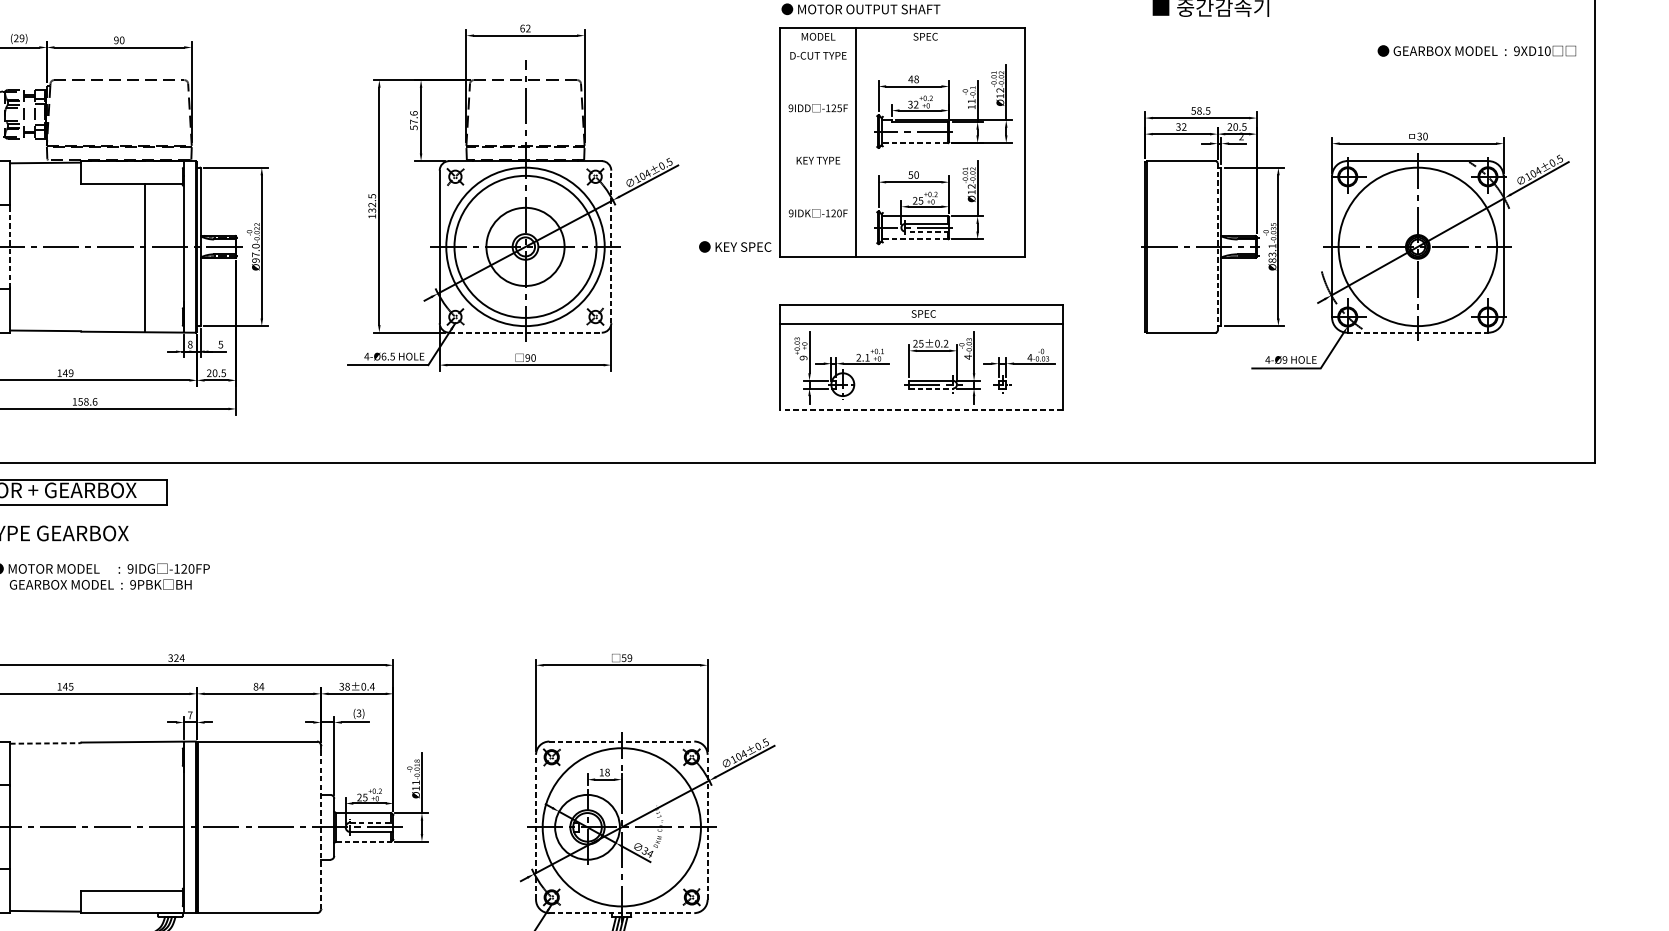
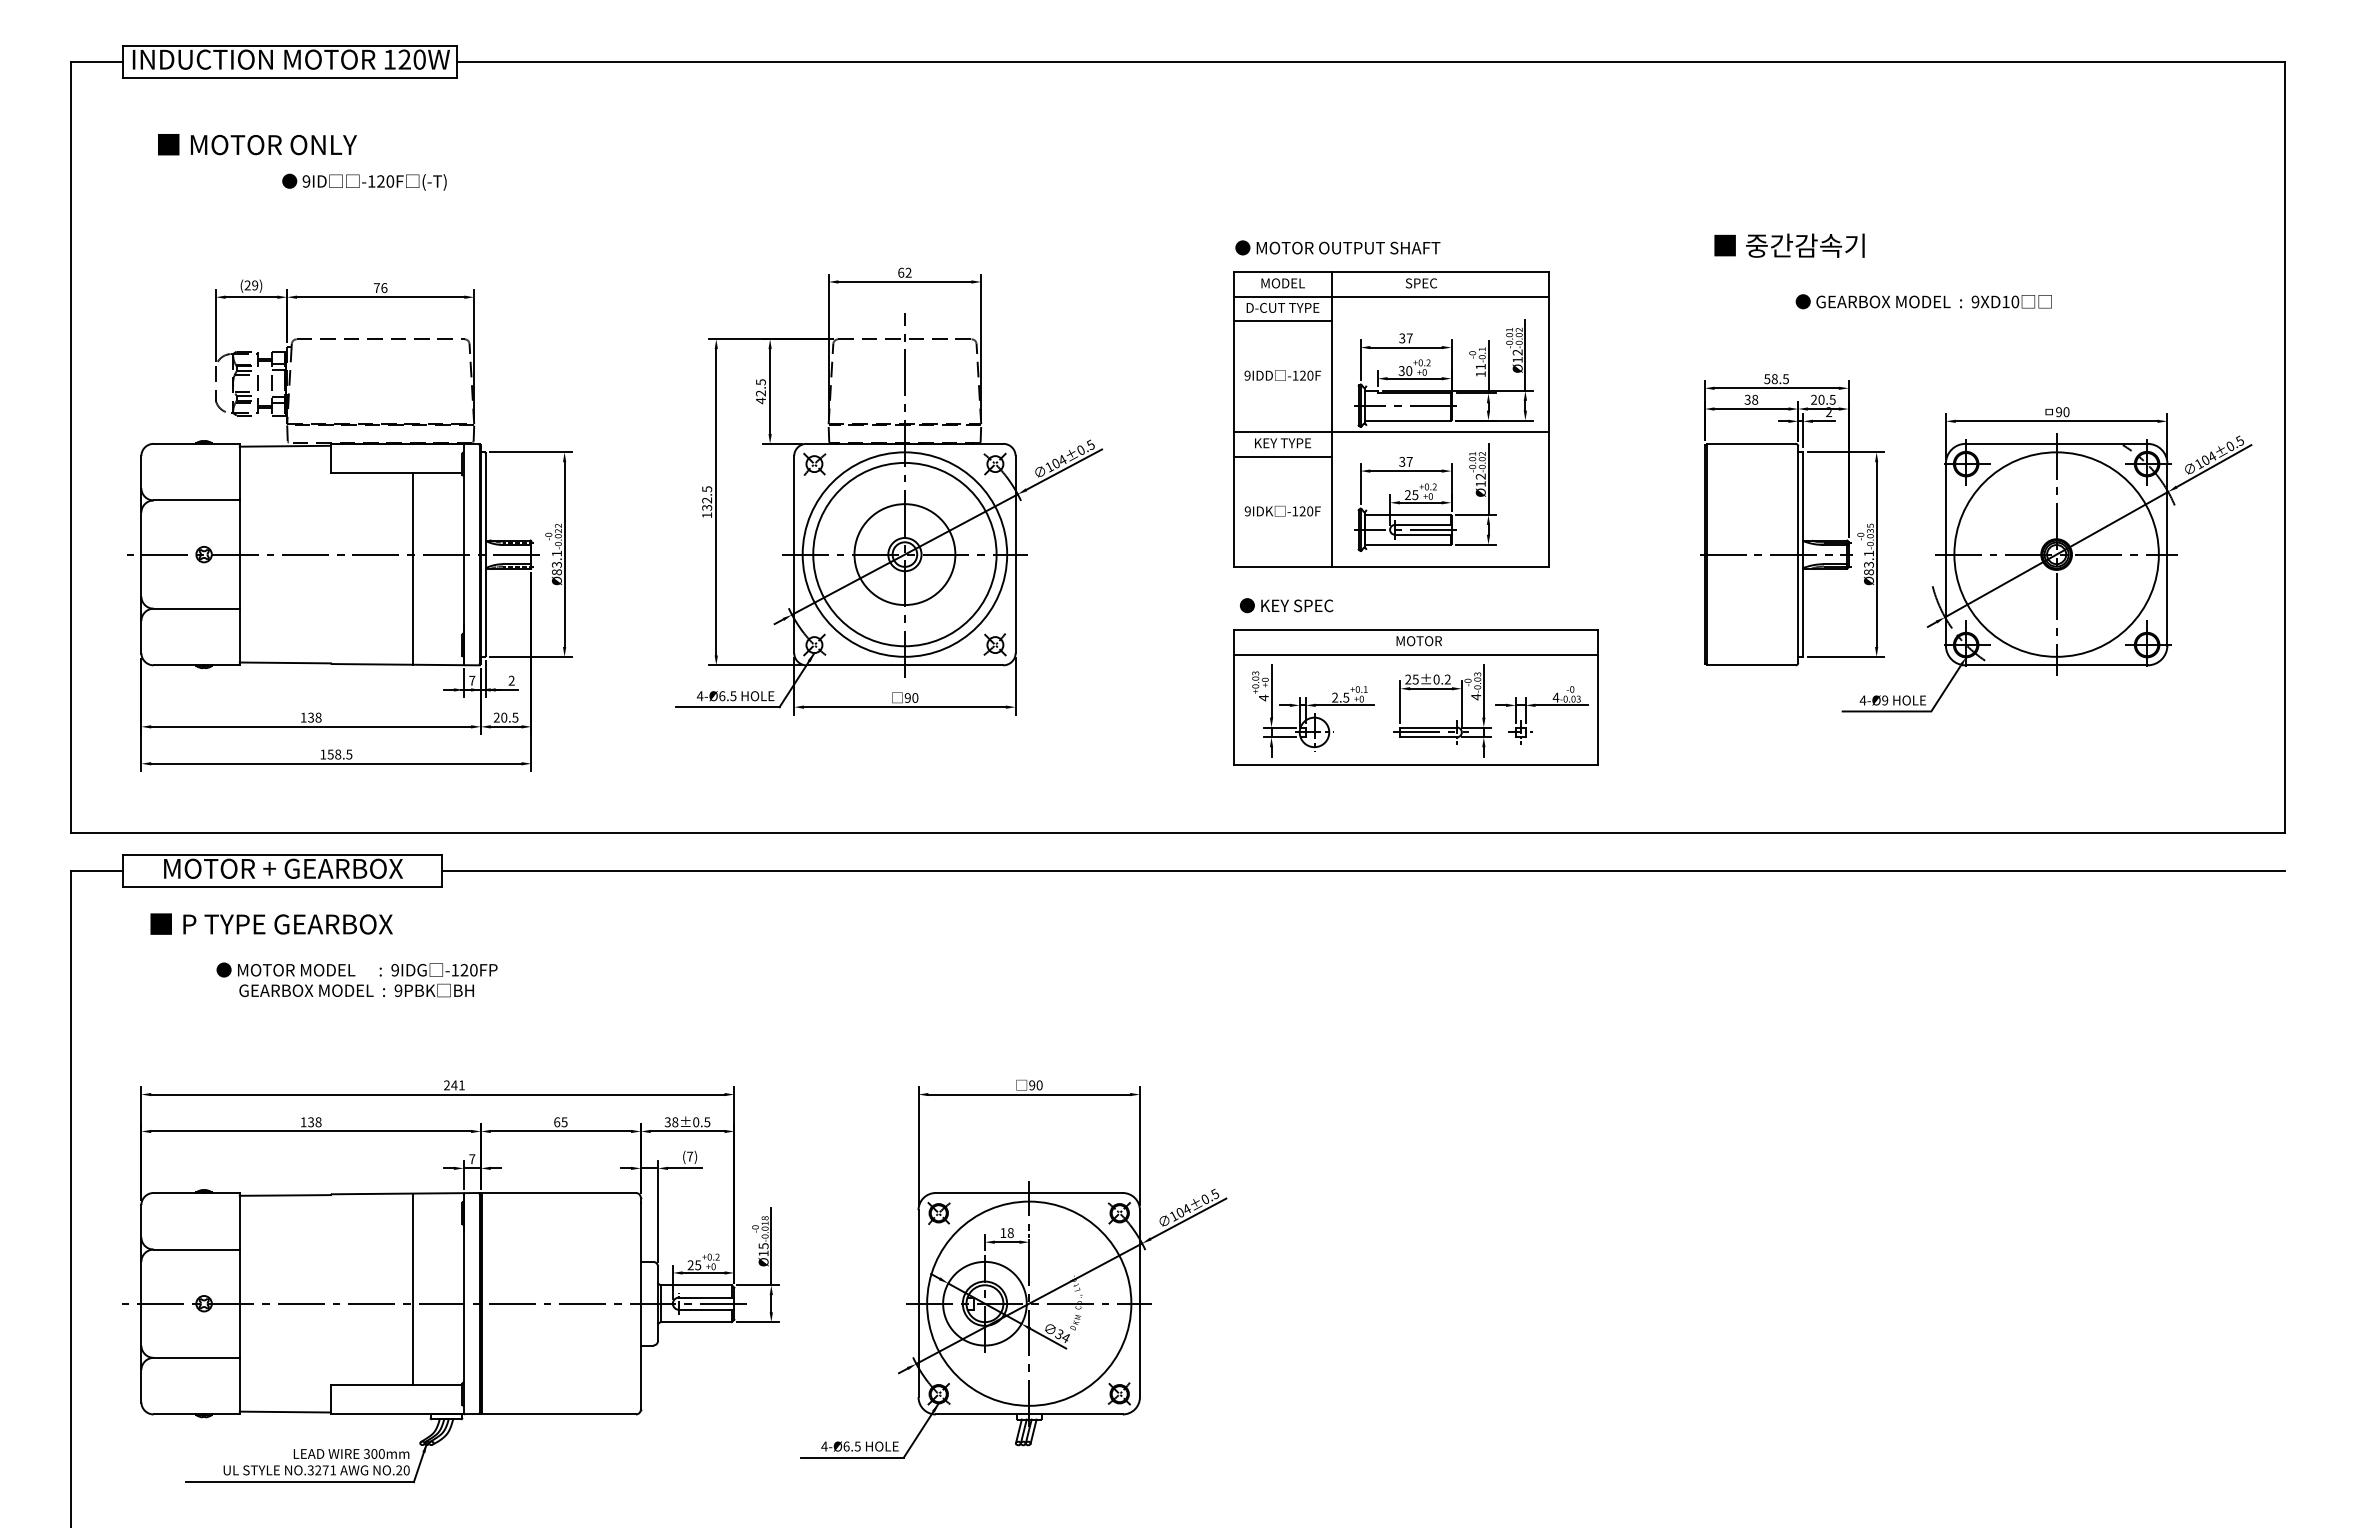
text: (119, 40) -> (380, 288), 90 -> 76
line: (902, 46) -> (1391, 296), added
text: (1476, 50) -> (1923, 301), moved
line: (818, 66) -> (1282, 321), added
text: (913, 79) -> (1405, 338), 48 -> 37
text: (916, 105) -> (1409, 371), 32 -> 30
text: (839, 108) -> (1310, 375), -125F -> -120F
text: (413, 120) -> (760, 391), 57.6 -> 42.5
text: (1184, 126) -> (1755, 399), 32 -> 38
text: (1419, 136) -> (2058, 412), 30 -> 90
line: (915, 143) -> (1408, 420), dashed -> solid
line: (902, 152) -> (1391, 432), added
line: (818, 170) -> (1282, 456), added
text: (913, 174) -> (1405, 461), 50 -> 37
line: (926, 231) -> (1422, 534), dashed -> solid
line: (915, 239) -> (1408, 544), dashed -> solid
line: (9, 246) -> (239, 554), dashed -> solid
line: (611, 246) -> (1015, 554), dashed -> solid
text: (735, 246) -> (1286, 605), moved
line: (1217, 246) -> (1798, 554), dashed -> solid
text: (255, 253) -> (556, 562), Ø97.0 -> Ø83.1
text: (923, 314) -> (1418, 641), SPEC -> MOTOR
line: (525, 332) -> (905, 665), dashed -> solid
line: (1418, 332) -> (2057, 665), dashed -> solid
text: (190, 344) -> (472, 680), 8 -> 7
text: (220, 344) -> (511, 680), 5 -> 2
text: (803, 357) -> (1263, 697), 9 -> 4
text: (867, 357) -> (1346, 697), 2.1 -> 2.5
text: (68, 373) -> (314, 717), 149 -> 138
line: (931, 388) -> (1429, 737), dashed -> solid
text: (95, 401) -> (349, 754), 158.6 -> 158.5
line: (921, 410) -> (1415, 765), dashed -> solid
line: (880, 492) -> (1363, 871), added
text: (176, 658) -> (454, 1085), 324 -> 241
text: (626, 658) -> (1035, 1085), 59 -> 90
text: (68, 686) -> (314, 1122), 145 -> 138
text: (258, 686) -> (560, 1122), 84 -> 65
text: (372, 686) -> (707, 1122), 0.4 -> 0.5
text: (359, 713) -> (690, 1156), (3) -> (7)
line: (622, 741) -> (1029, 1192), dashed -> solid
line: (45, 743) -> (285, 1195), dashed -> solid
text: (415, 782) -> (763, 1246), Ø11 -> Ø15
line: (144, 816) -> (413, 1289), added
line: (371, 822) -> (706, 1297), dashed -> solid
line: (536, 827) -> (918, 1303), dashed -> solid
line: (707, 827) -> (1139, 1303), dashed -> solid
line: (320, 828) -> (640, 1305), dashed -> solid
line: (364, 841) -> (696, 1322), dashed -> solid
line: (622, 913) -> (1029, 1414), dashed -> solid

